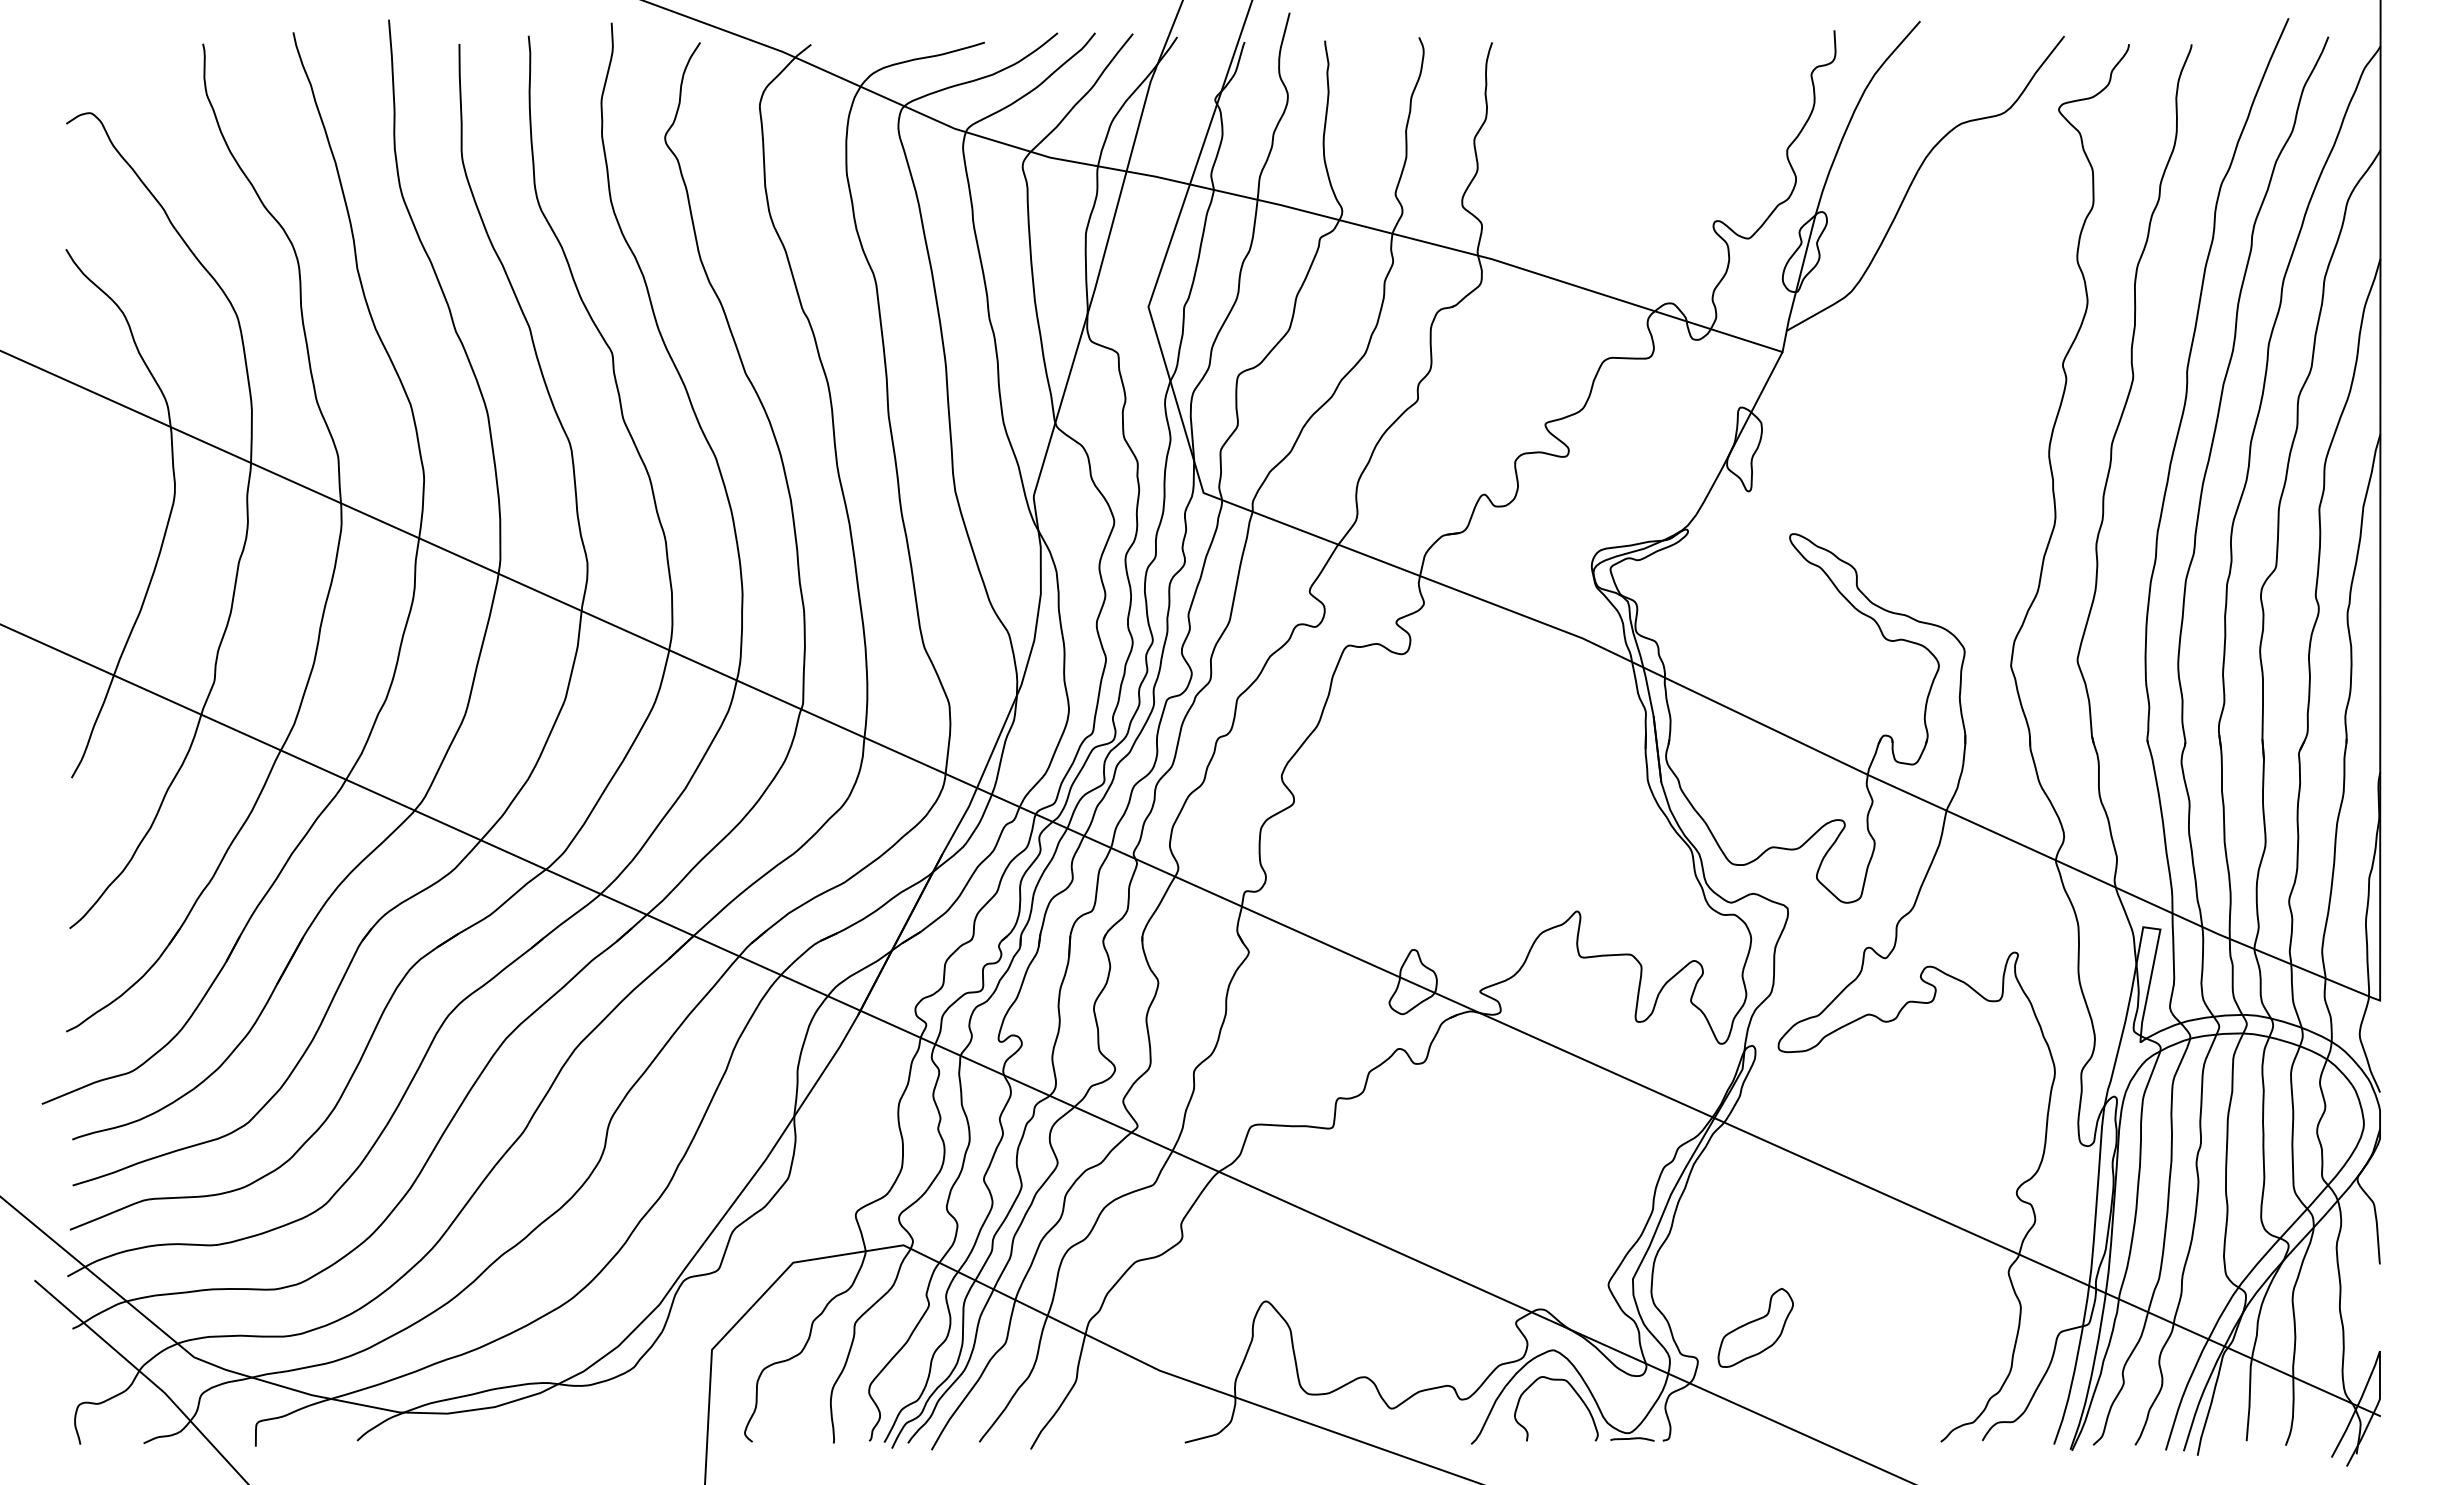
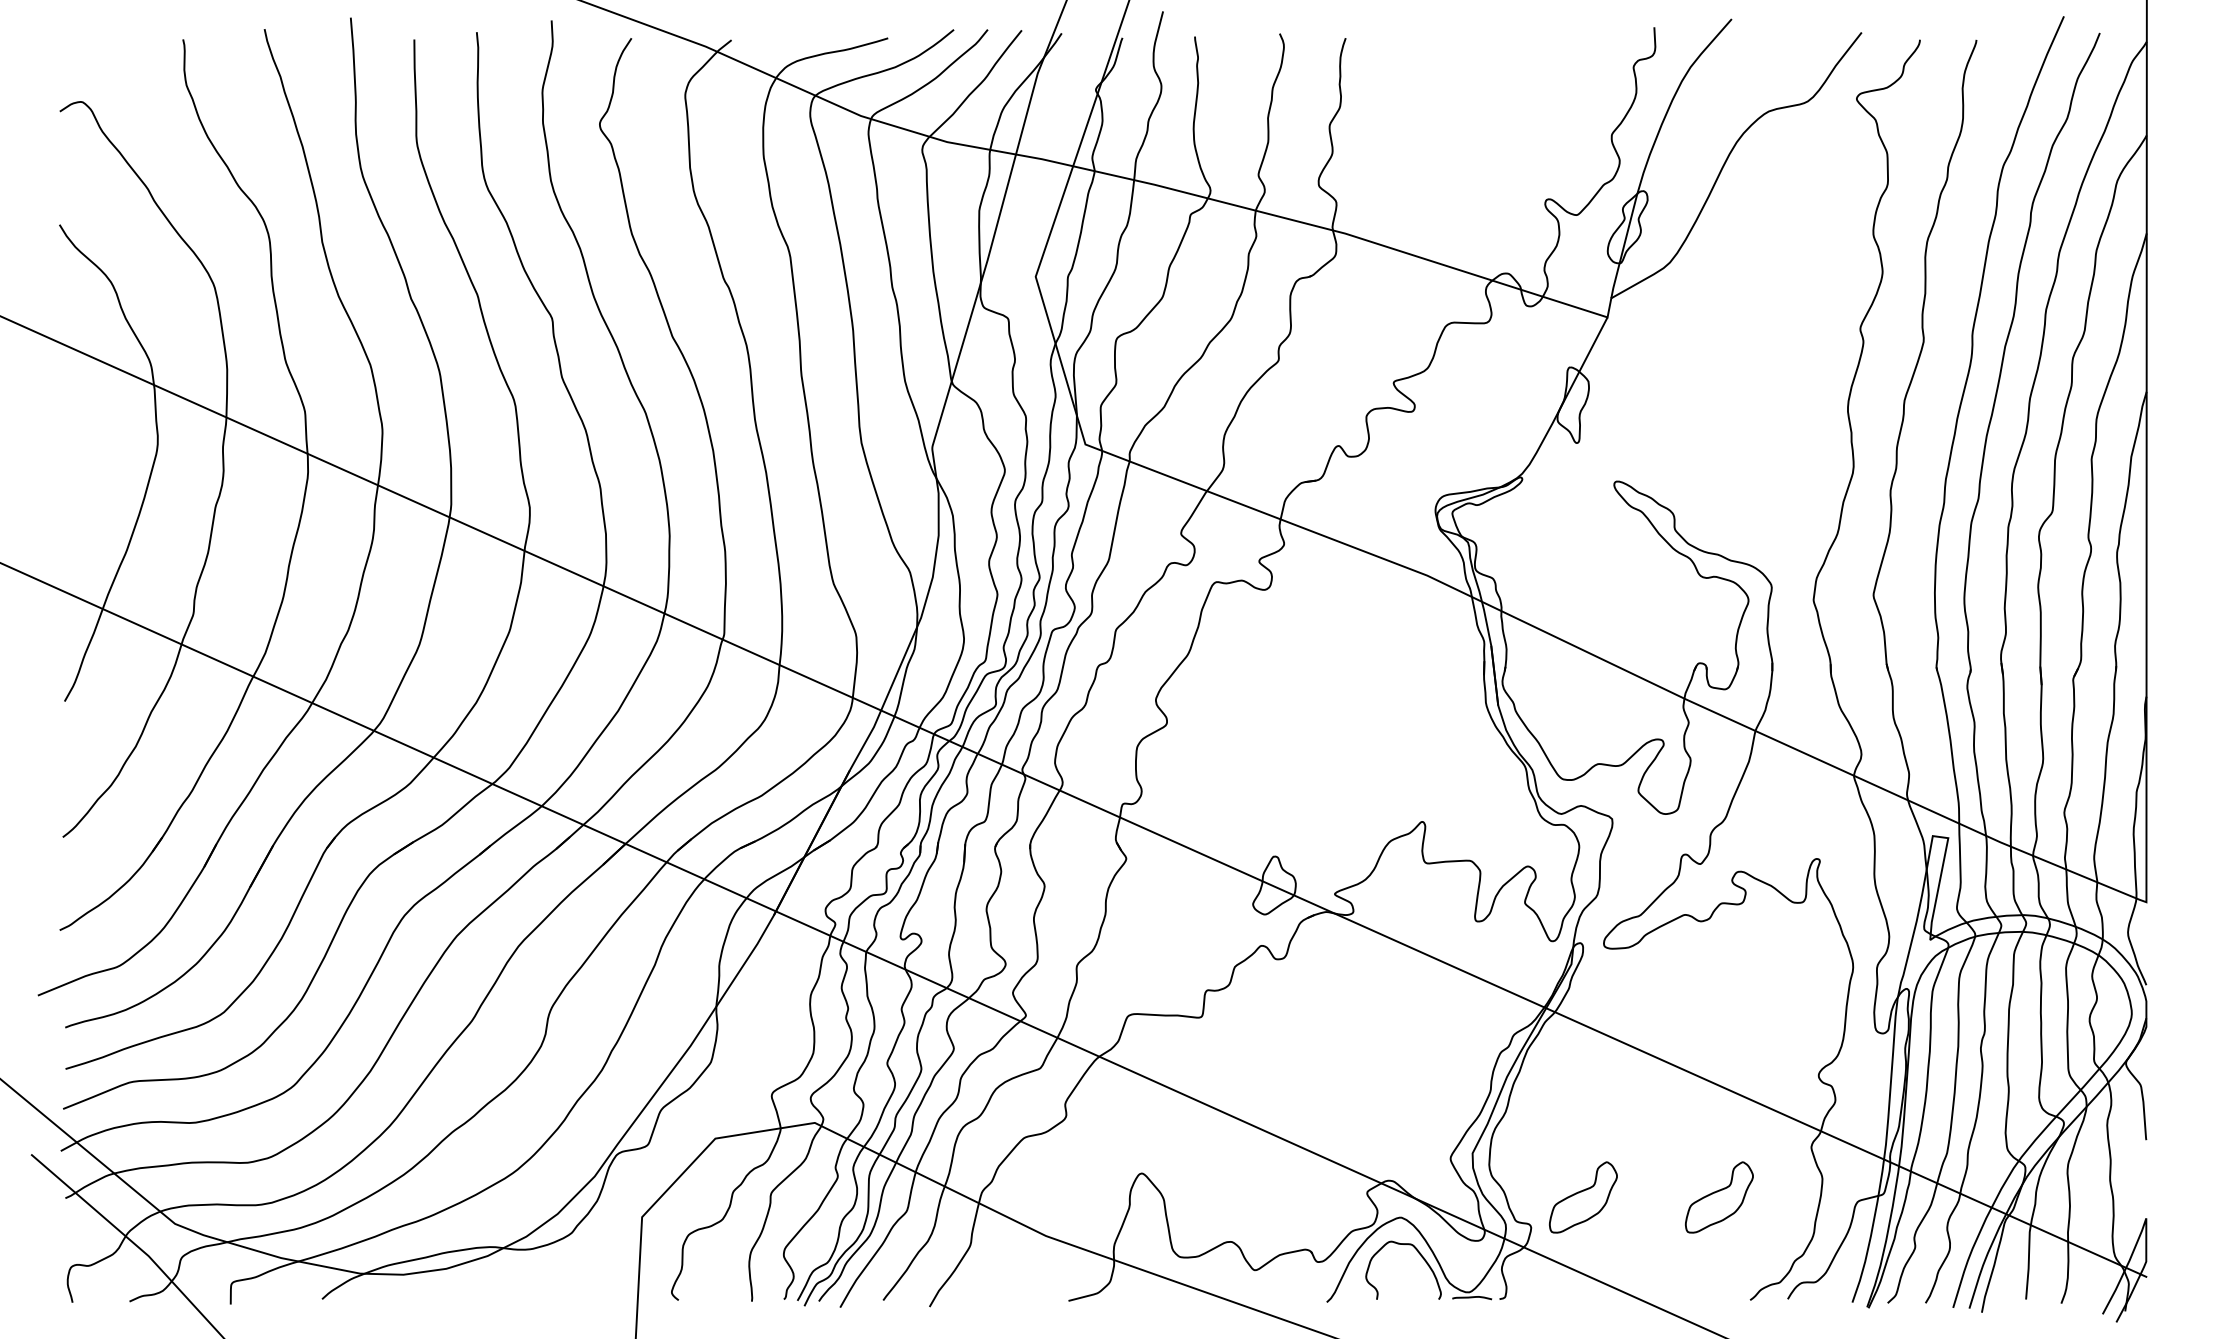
part: (1906, 1327) -> (1719, 1197), added

